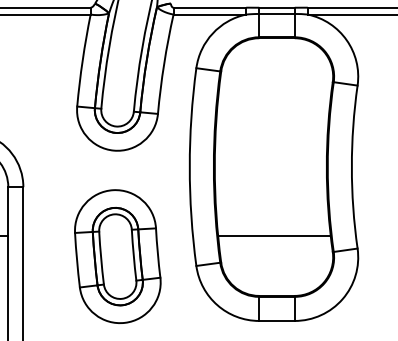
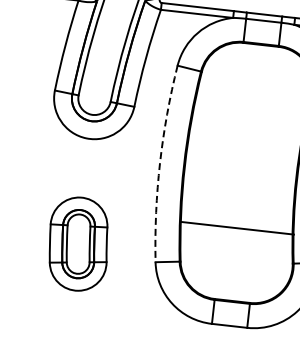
arc: (189, 167) -> (159, 163), solid -> dashed
line: (274, 236) -> (237, 228), moved
part: (117, 256) -> (78, 244), size x0.7

